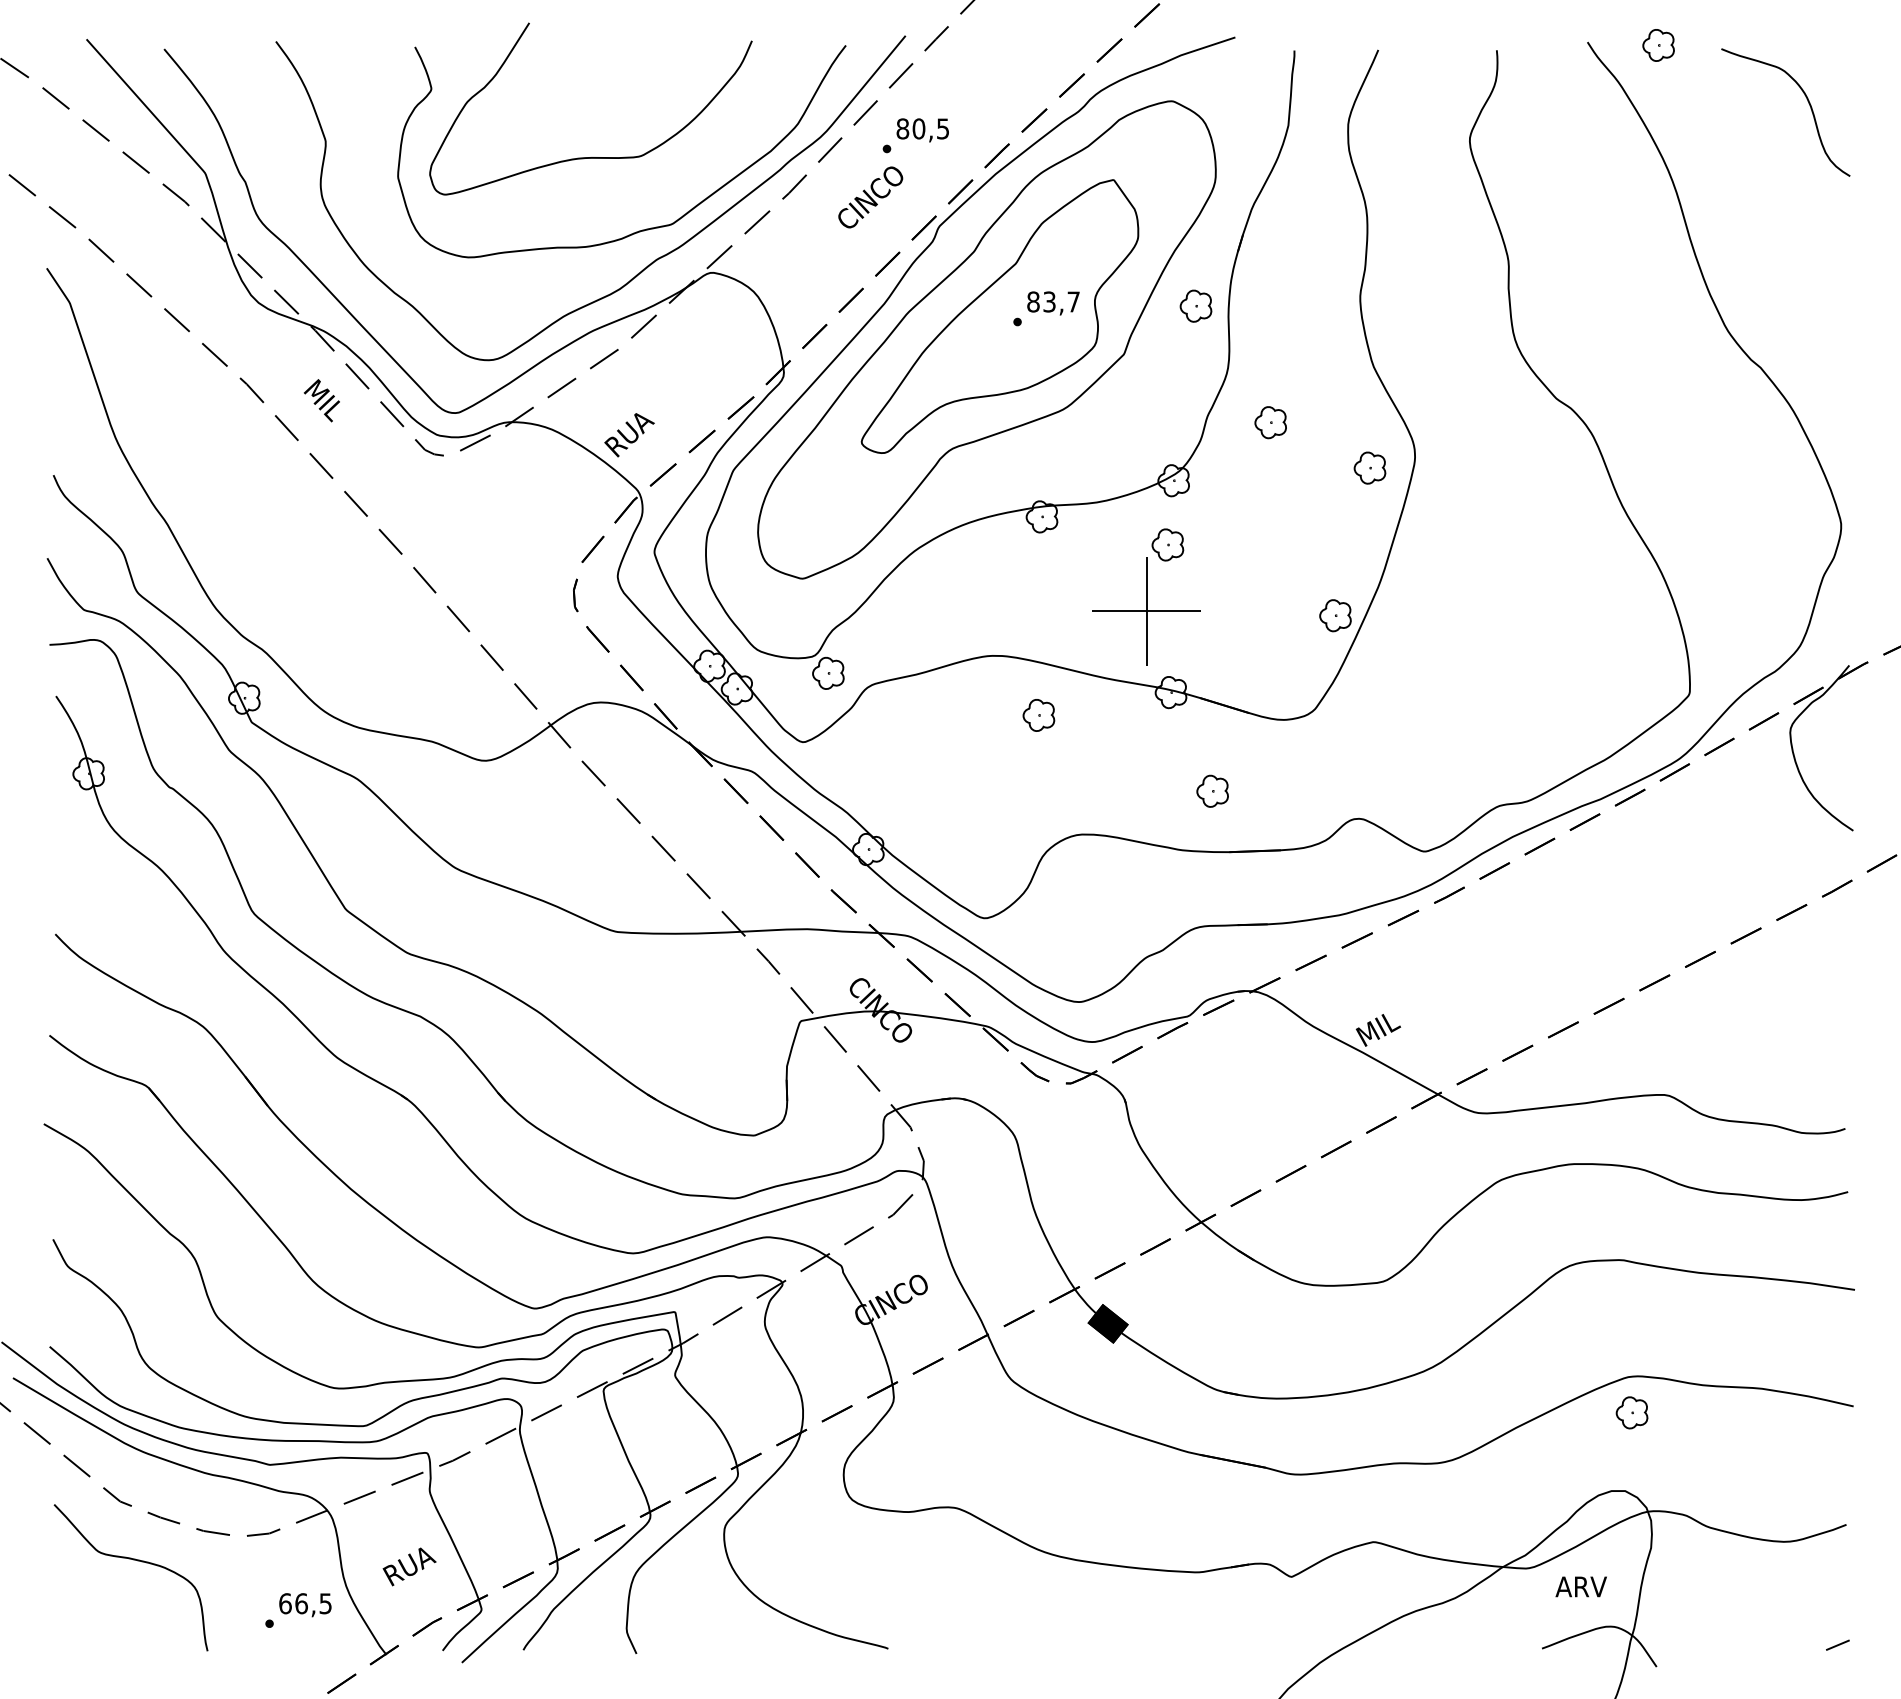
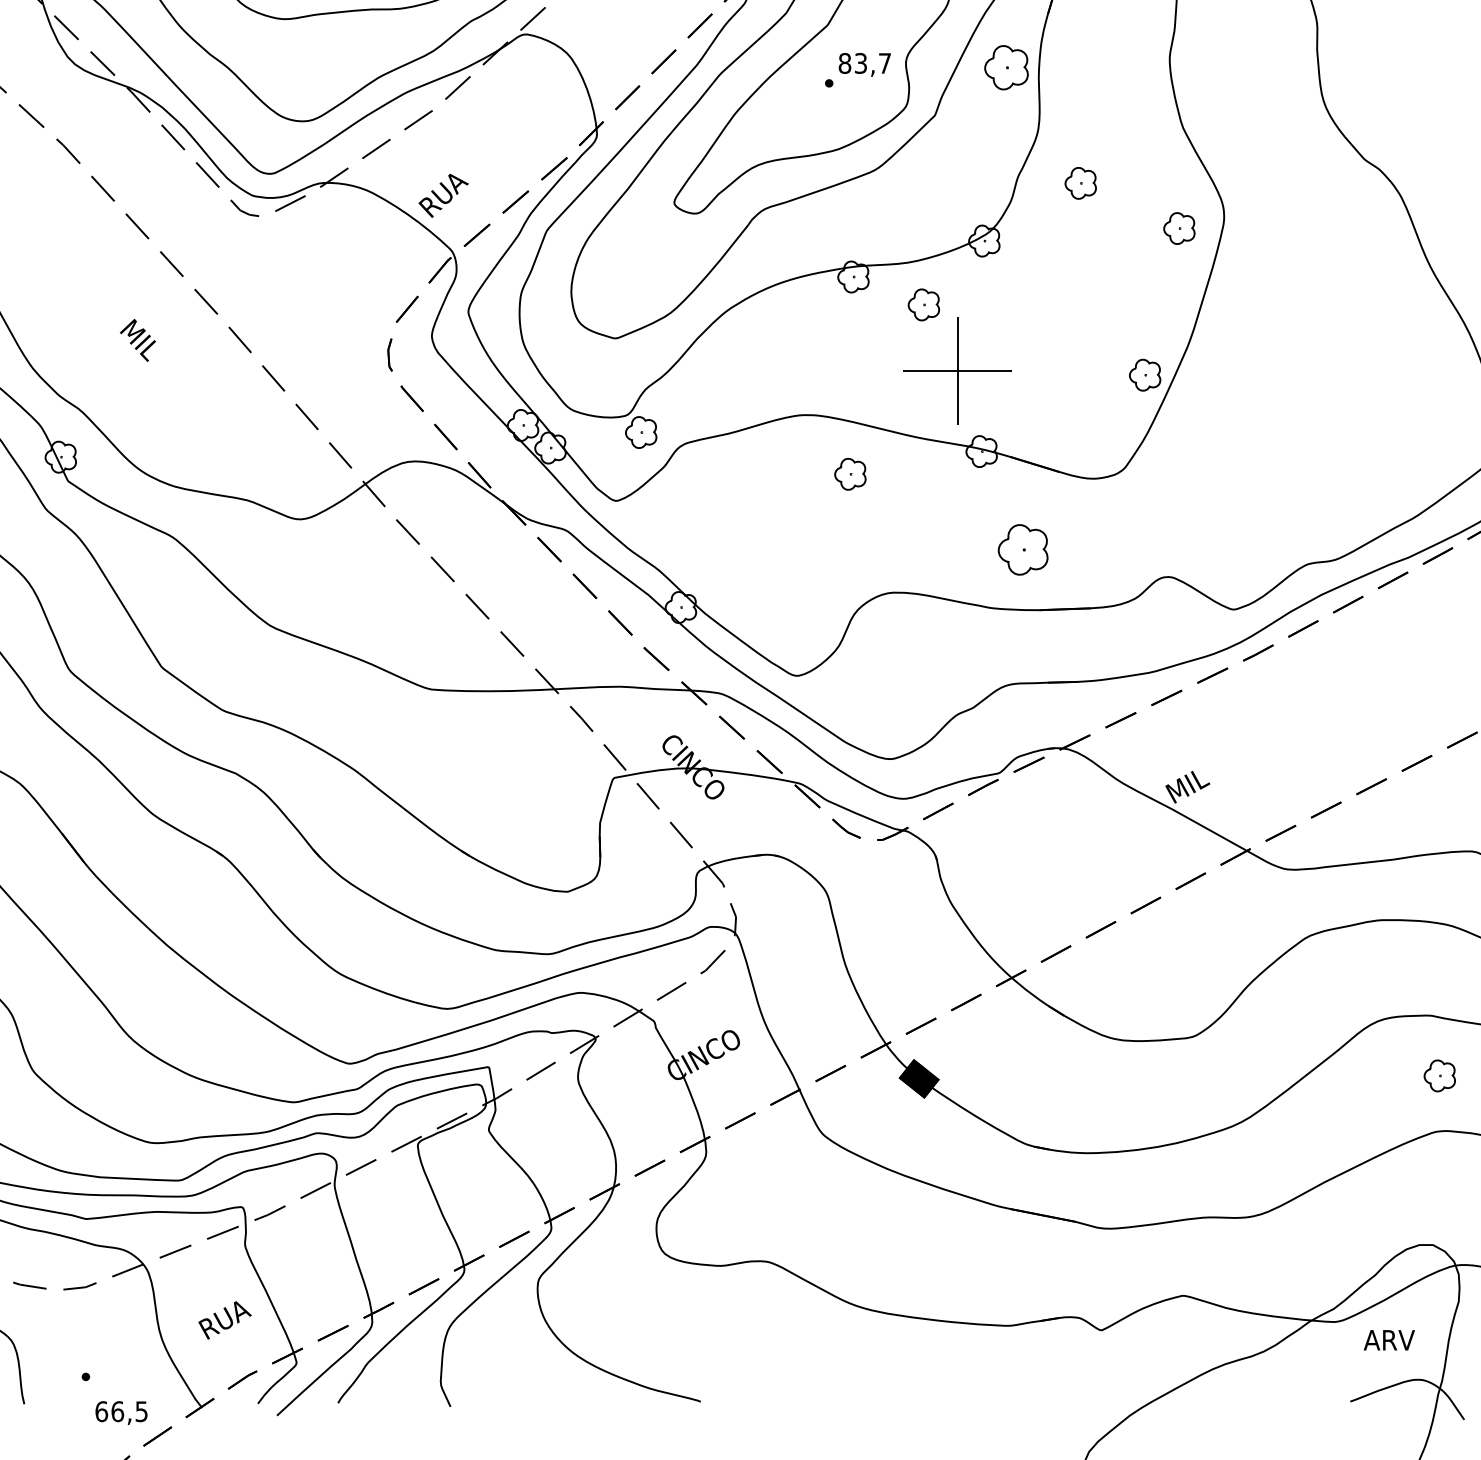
part: (1195, 305) -> (1006, 66), size x1.4
text: (321, 400) -> (137, 340), moved
part: (1167, 544) -> (923, 304), moved
part: (1212, 790) -> (1022, 548), size x1.6
part: (1631, 1412) -> (1439, 1075), moved
text: (305, 1605) -> (121, 1413), moved

